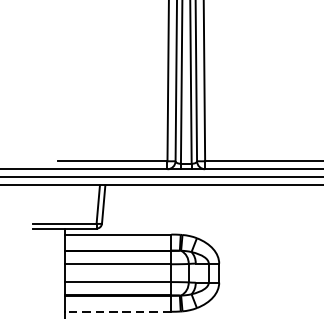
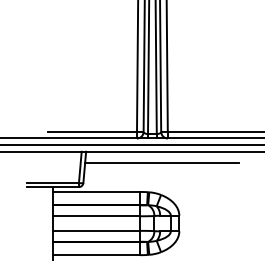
line: (198, 198) -> (162, 162), added
line: (118, 312) -> (96, 255), dashed -> solid

